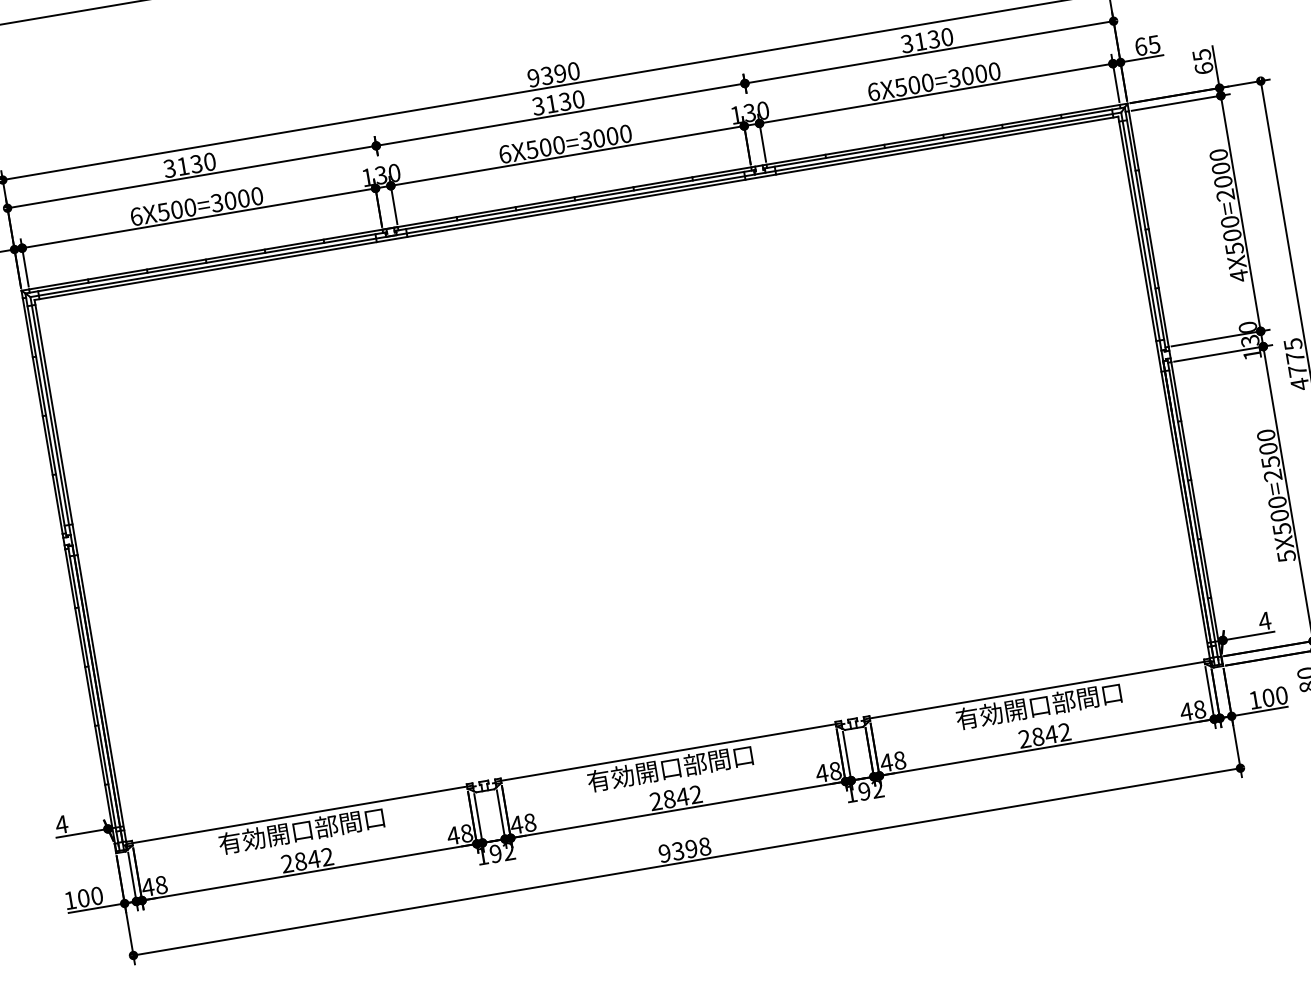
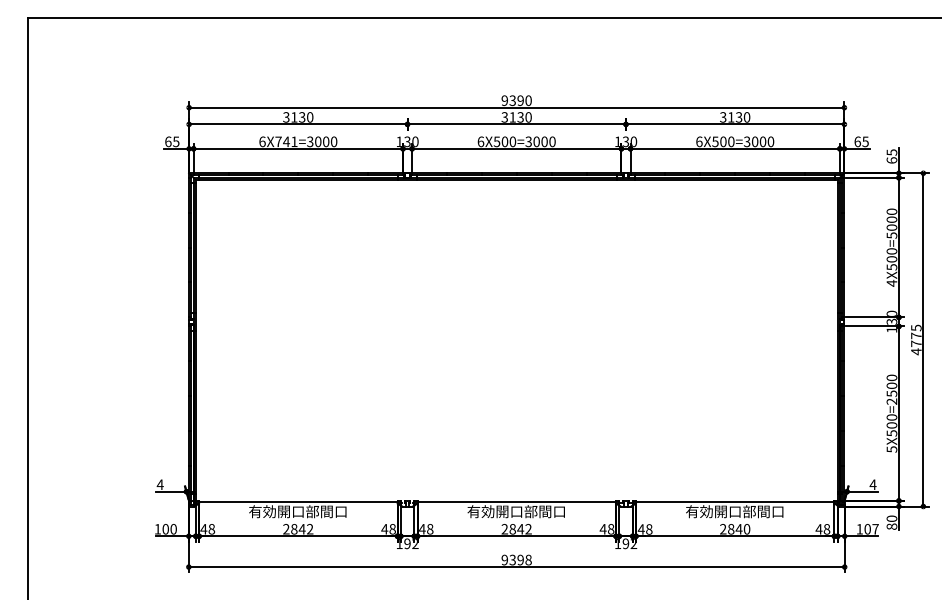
text: (1224, 195) -> (891, 235), 4X500=2000 -> 4X500=5000
text: (176, 209) -> (286, 141), 6X500=3000 -> 6X741=3000
text: (1281, 696) -> (875, 529), 100 -> 107
text: (1063, 732) -> (746, 529), 2842 -> 2840

